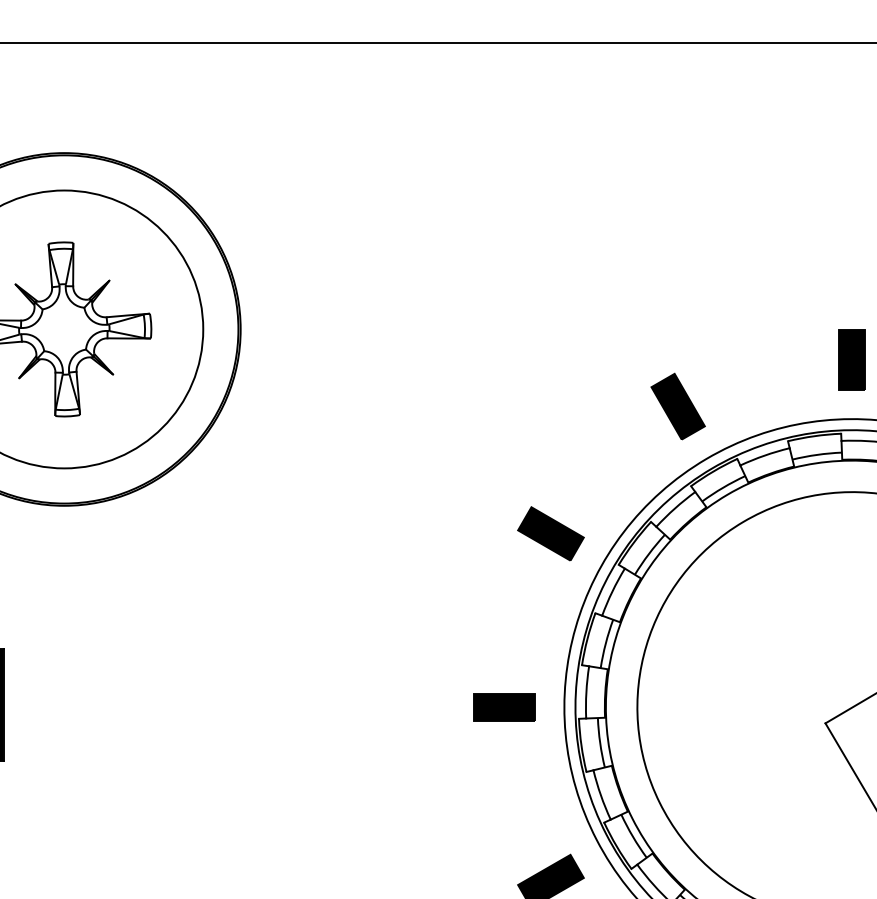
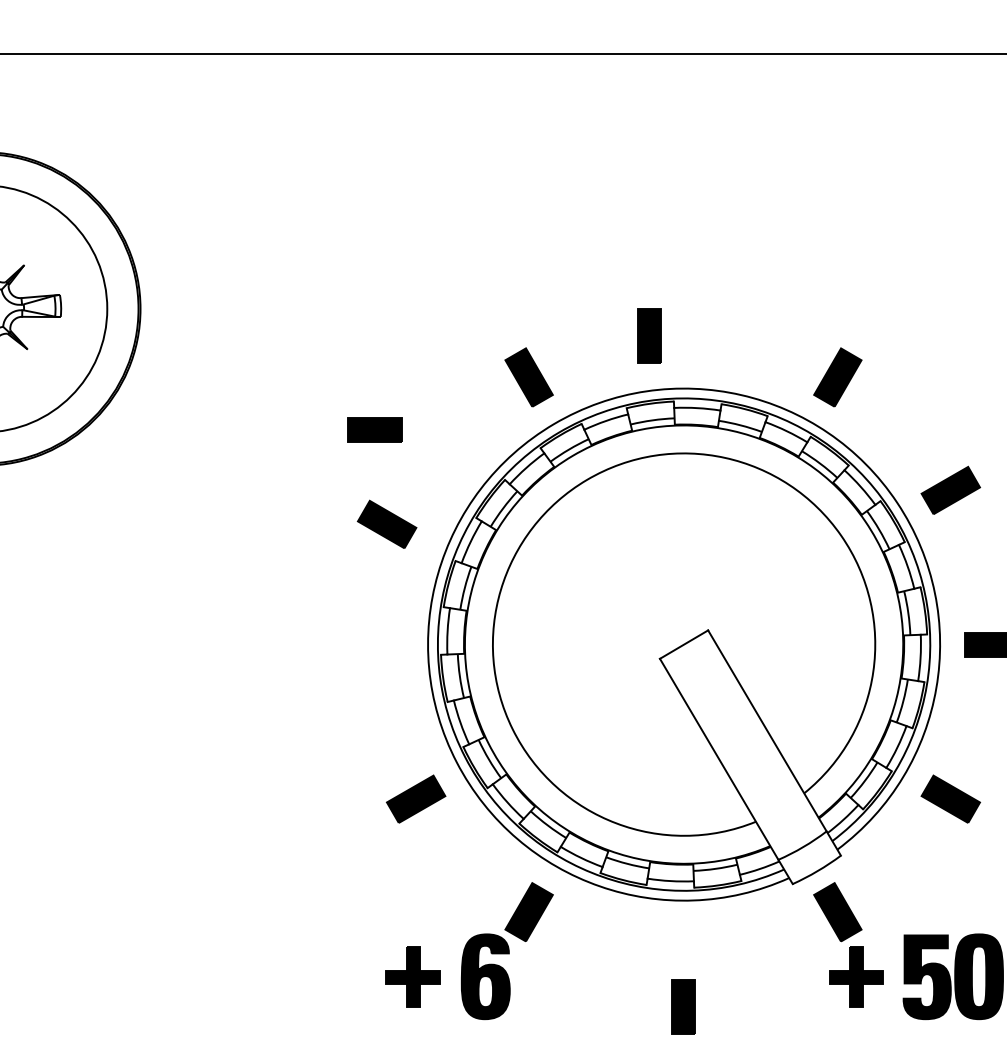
part: (851, 359) -> (649, 335), moved
part: (550, 532) -> (386, 523), moved
part: (504, 707) -> (374, 429), moved

